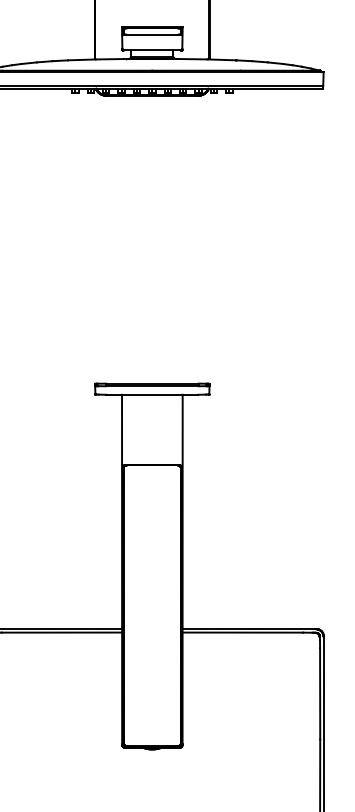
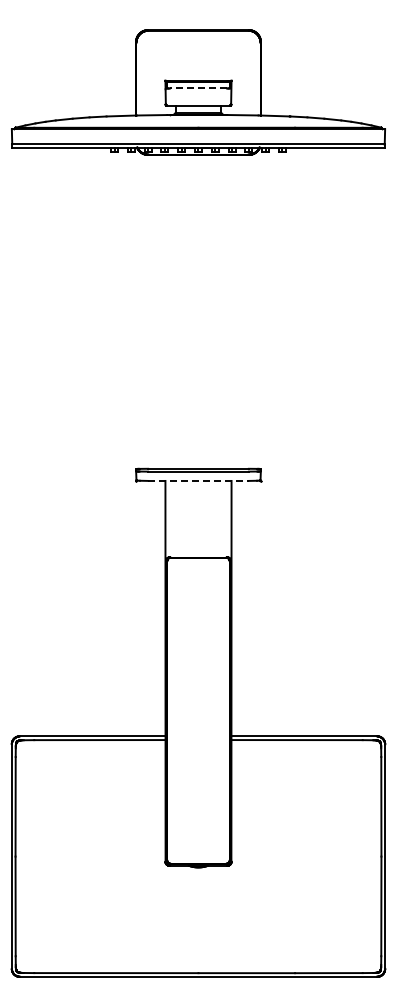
line: (151, 34) -> (197, 88), solid -> dashed
line: (152, 394) -> (198, 480), solid -> dashed

